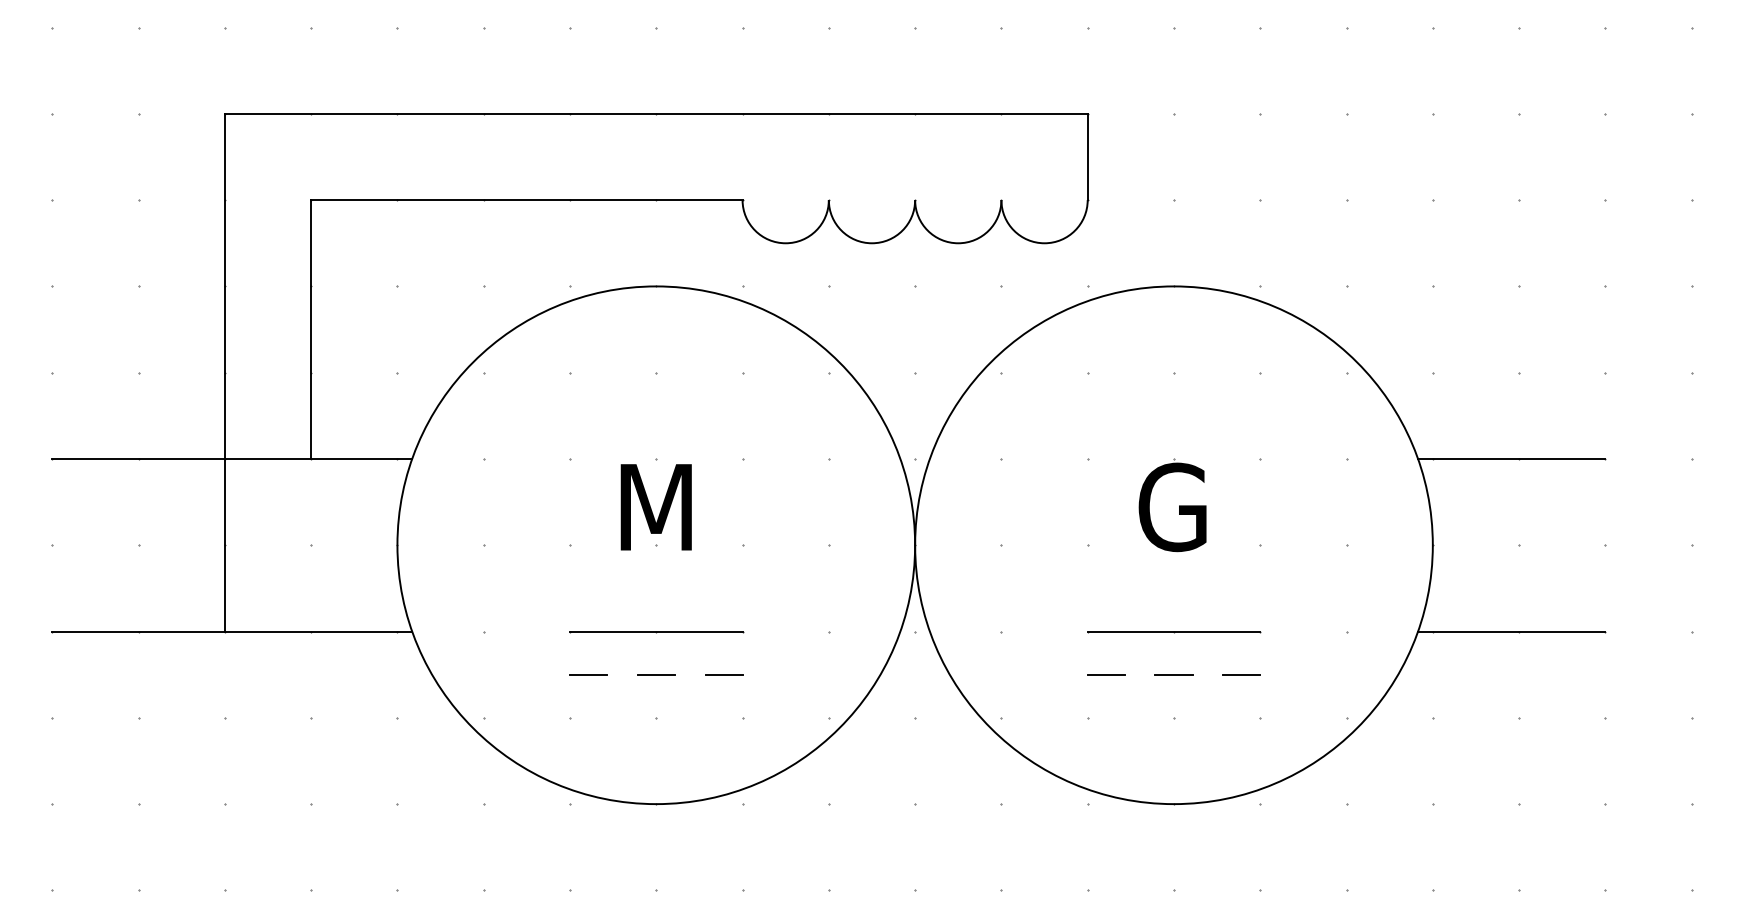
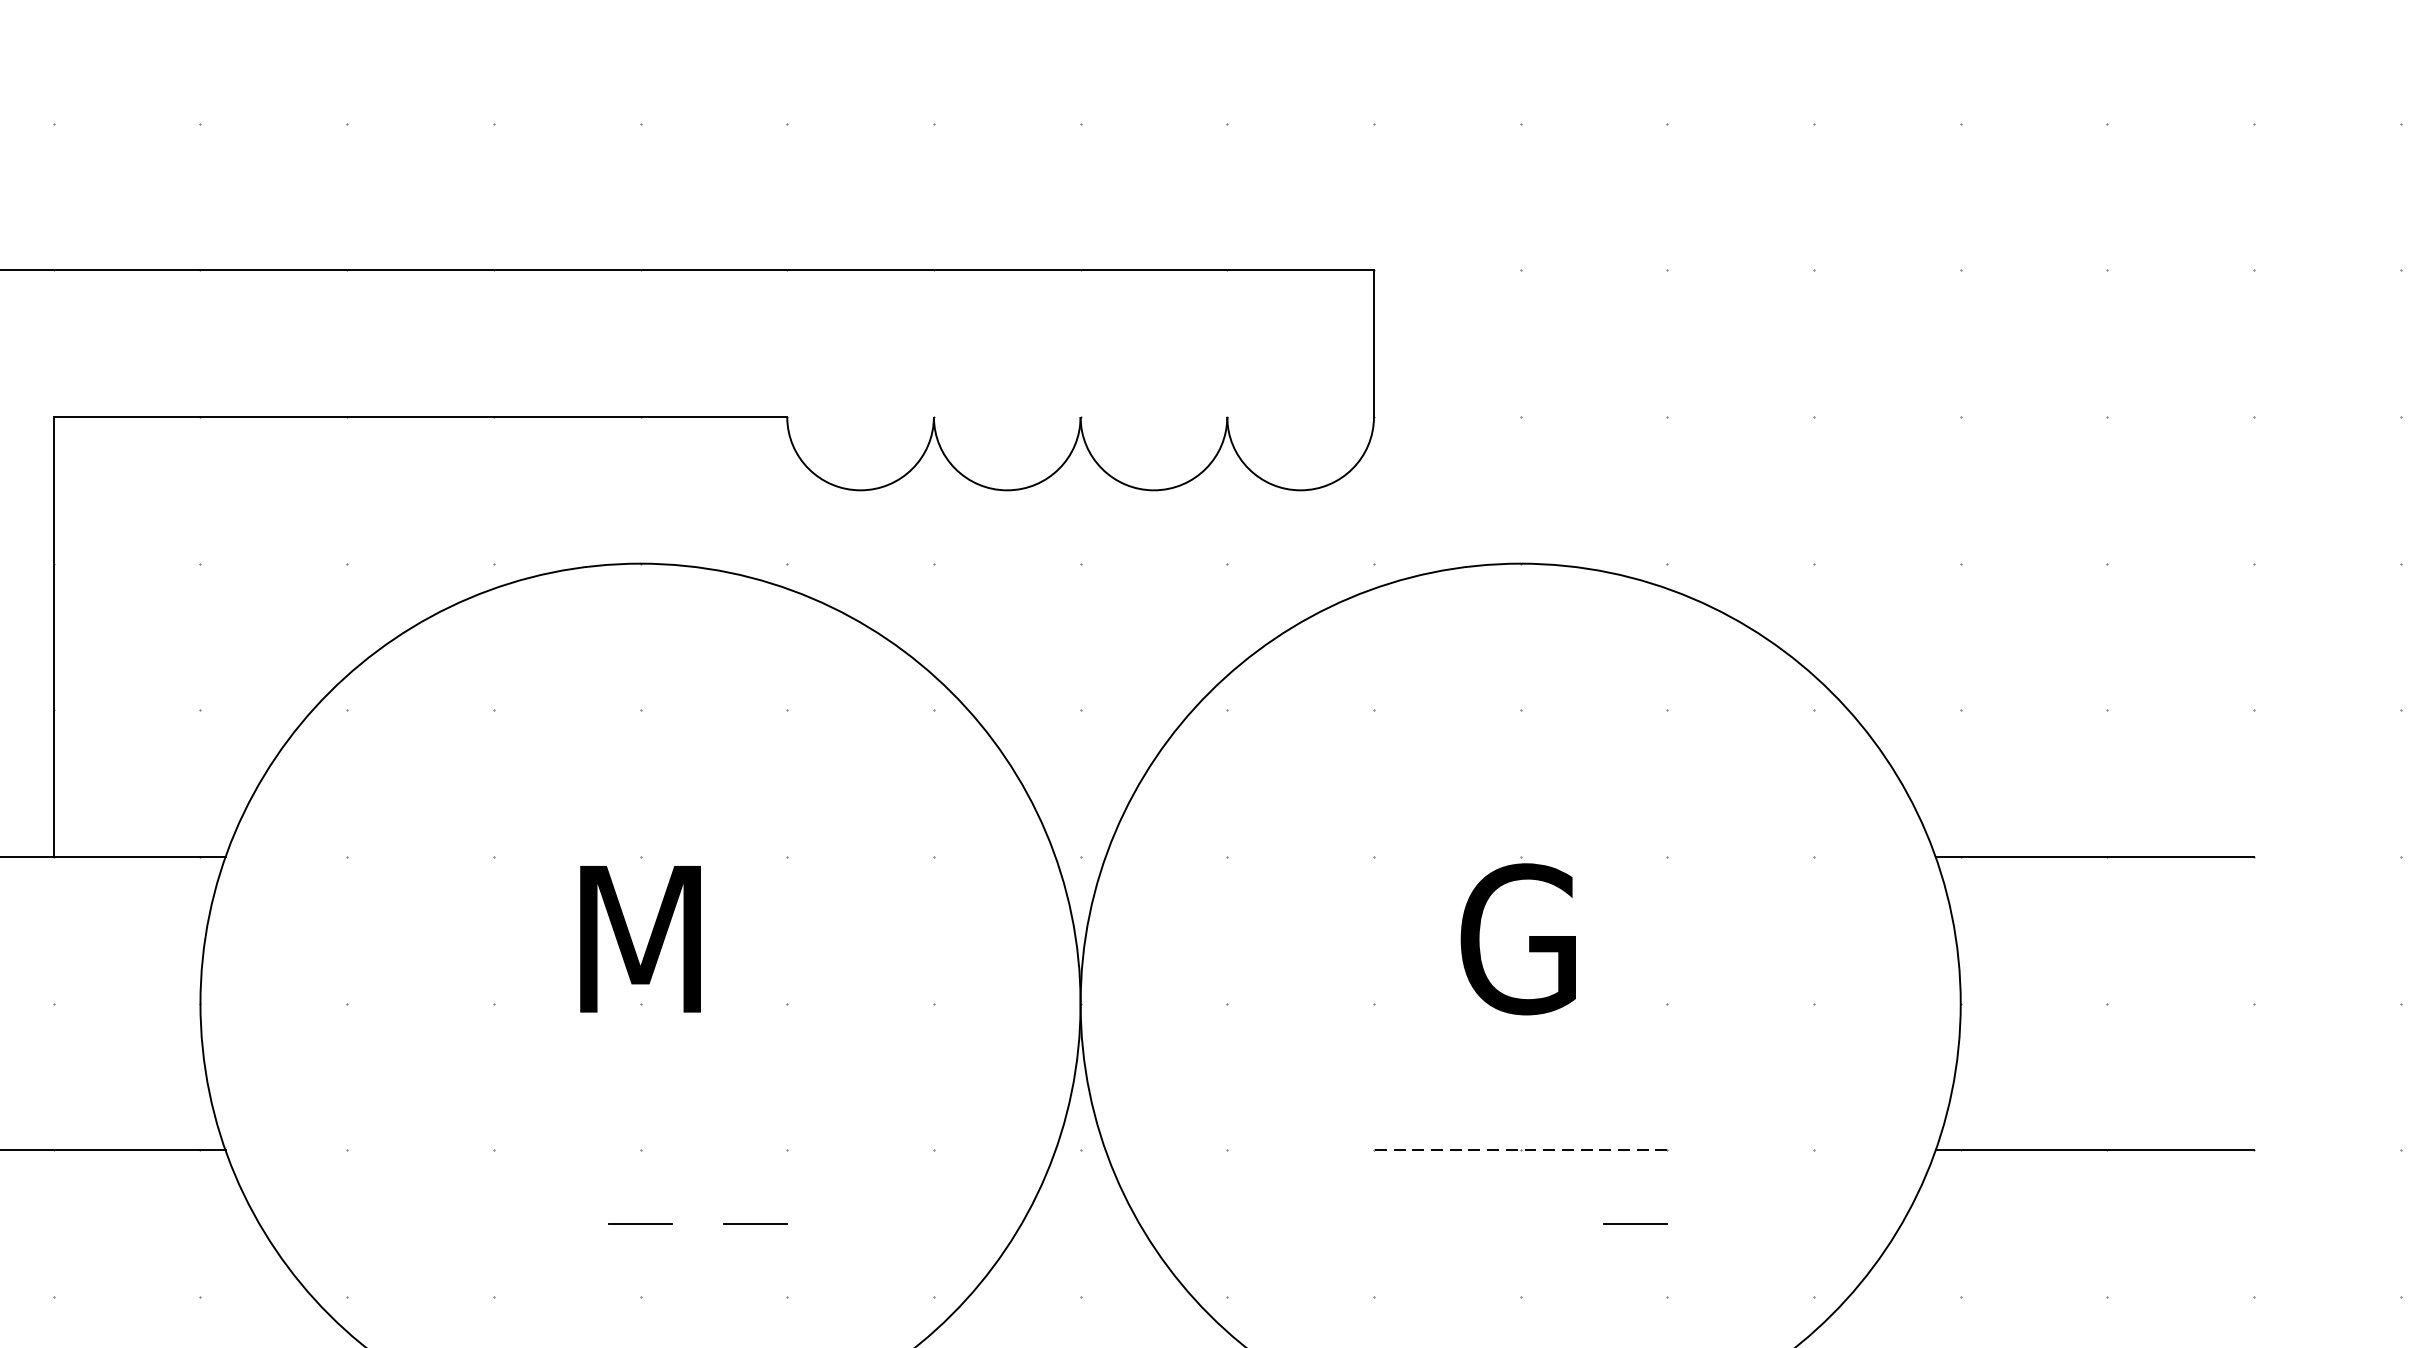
line: (656, 631) -> (640, 1150), removed
line: (1173, 631) -> (1519, 1150), solid -> dashed
line: (588, 674) -> (525, 1223), removed
line: (1105, 674) -> (1404, 1223), removed
line: (1173, 674) -> (1519, 1223), removed

